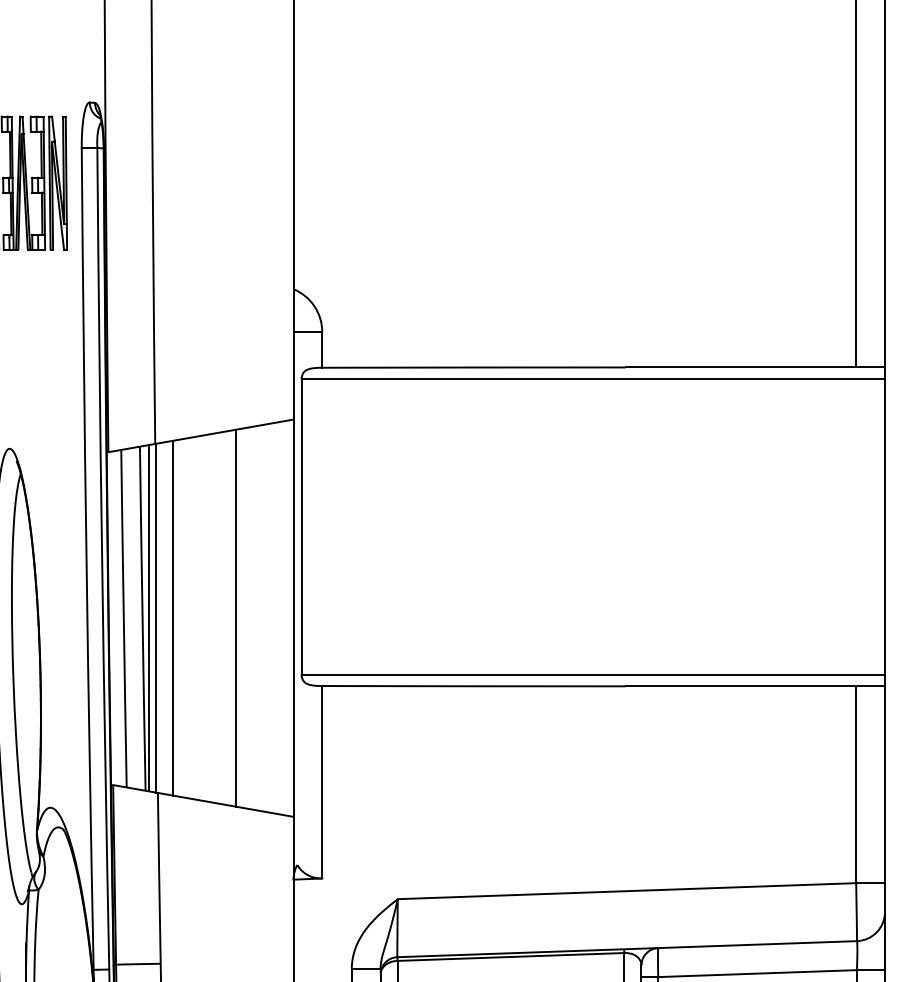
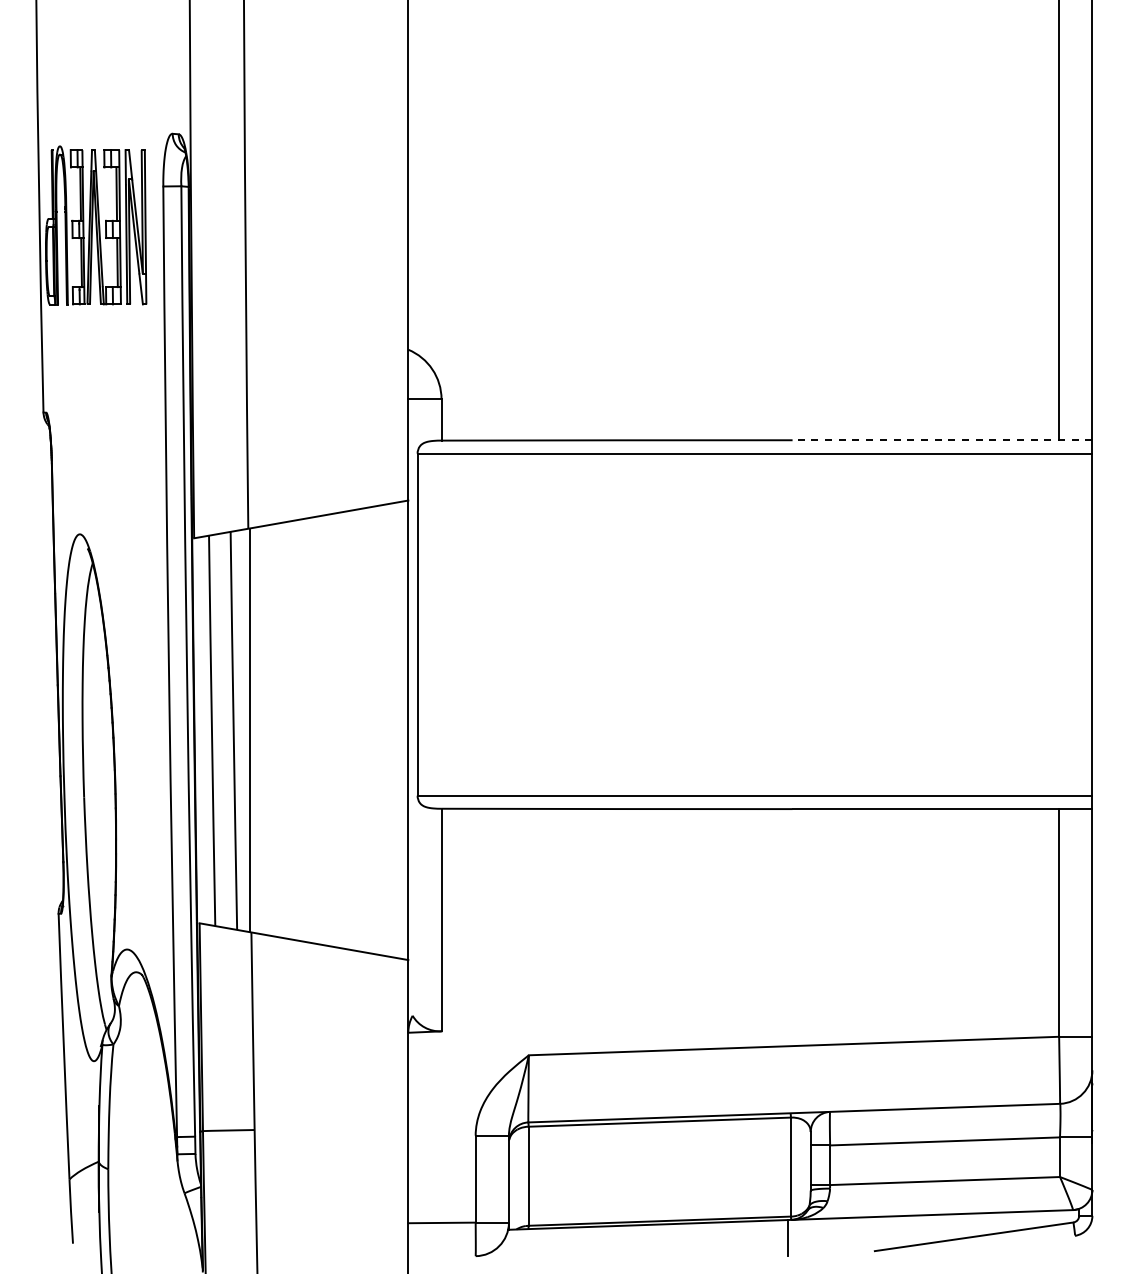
line: (755, 367) -> (942, 440), solid -> dashed
line: (148, 618) -> (240, 730), removed
line: (172, 618) -> (268, 730), removed
line: (235, 618) -> (341, 730), removed

